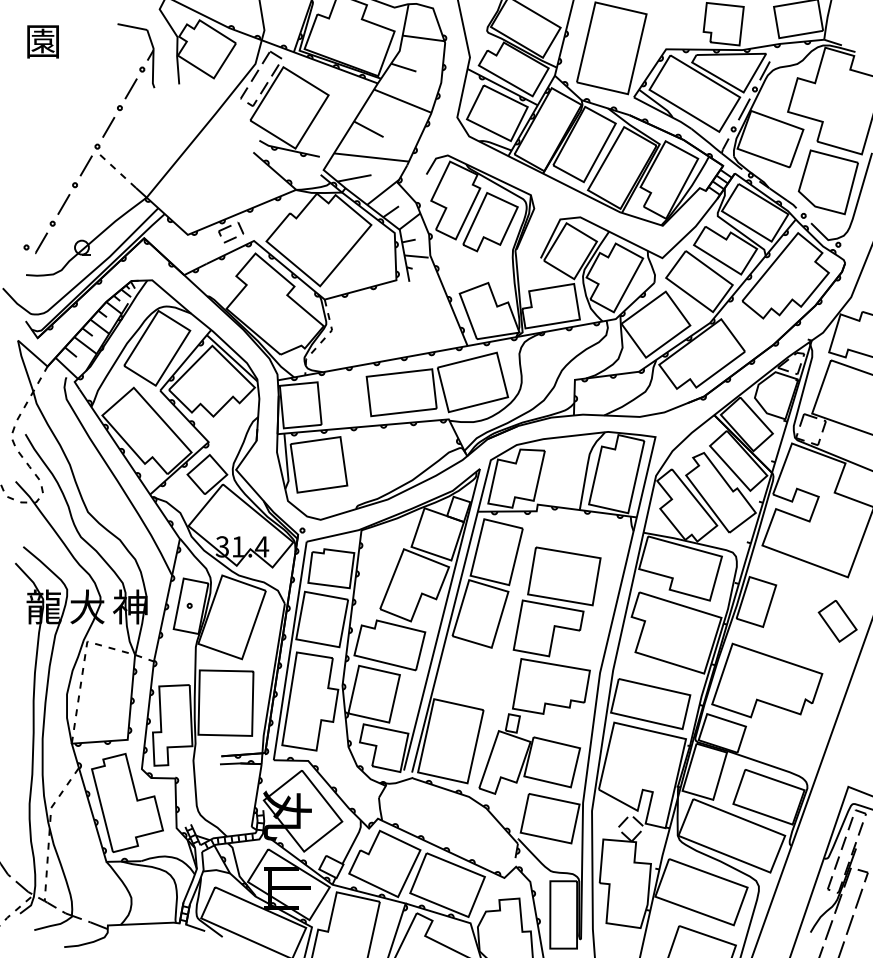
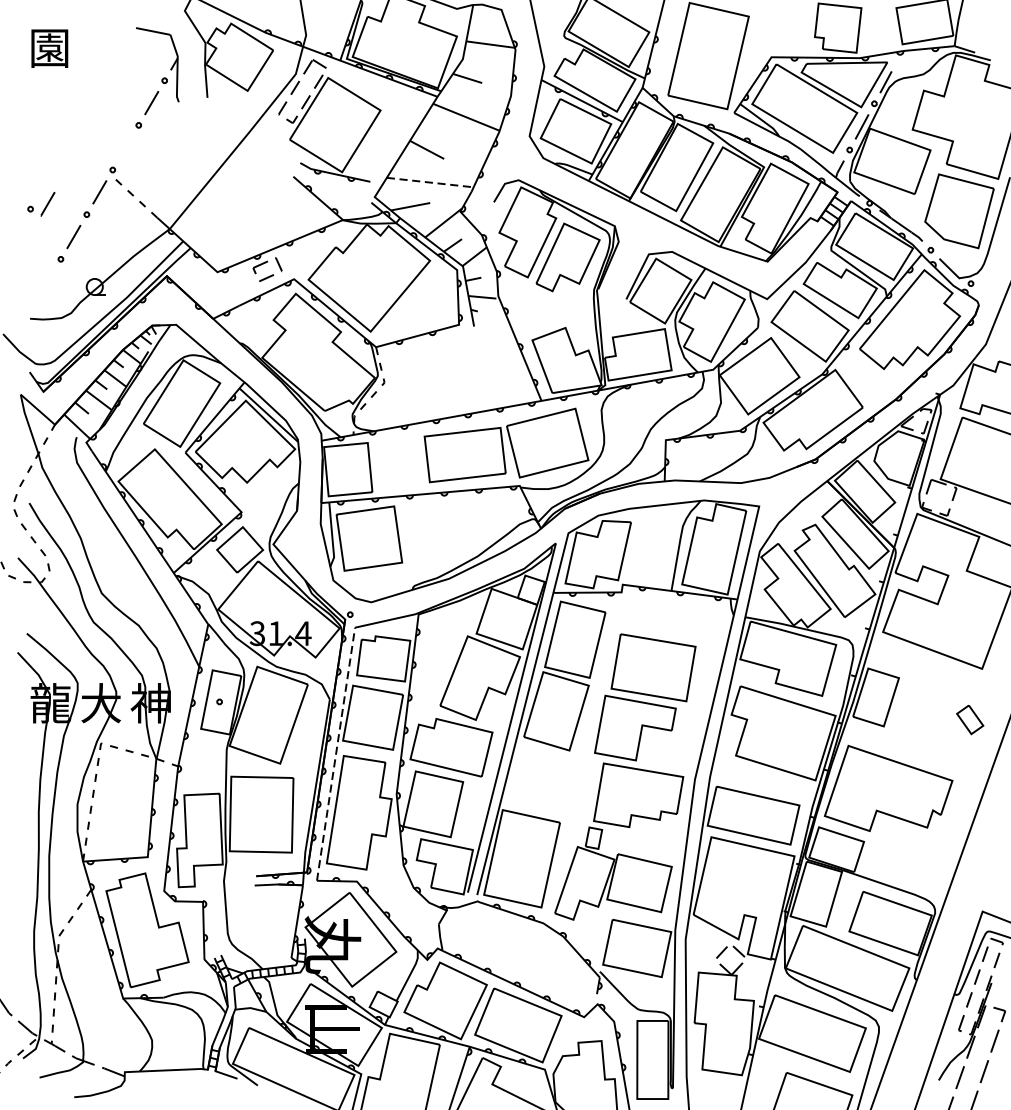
line: (108, 127) -> (125, 147), removed
line: (371, 157) -> (430, 182), solid -> dashed
part: (35, 243) -> (40, 204), moved
part: (837, 621) -> (970, 720), size x0.6
line: (290, 650) -> (336, 753), solid -> dashed

